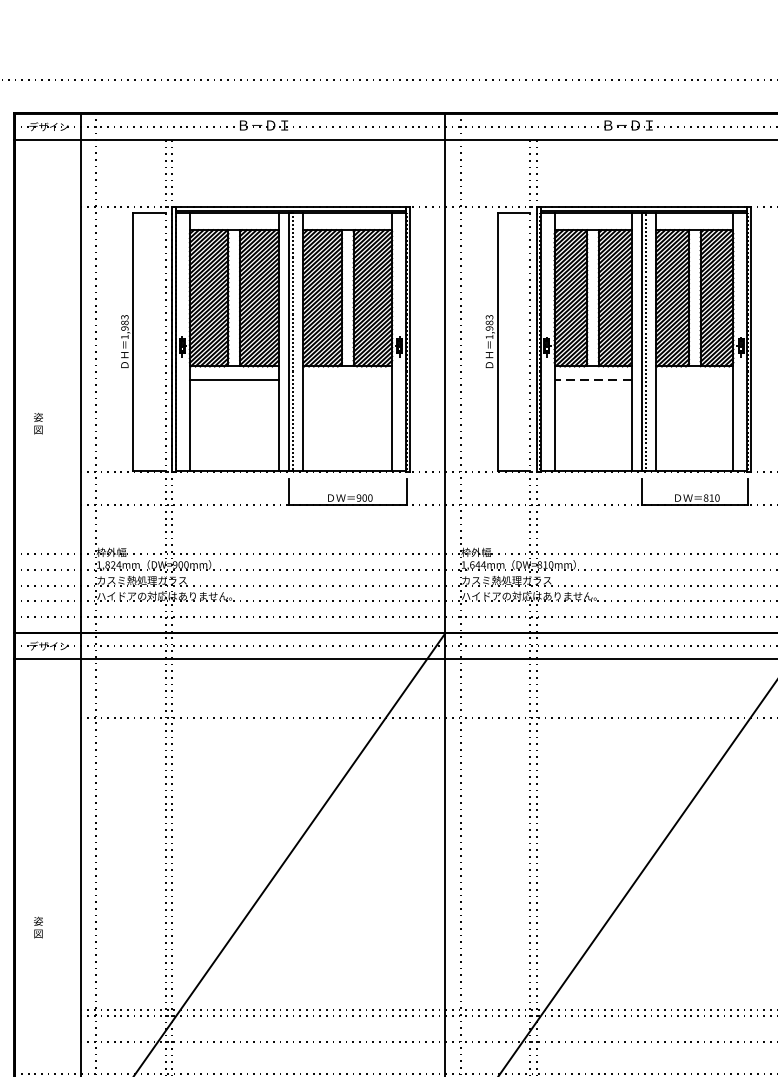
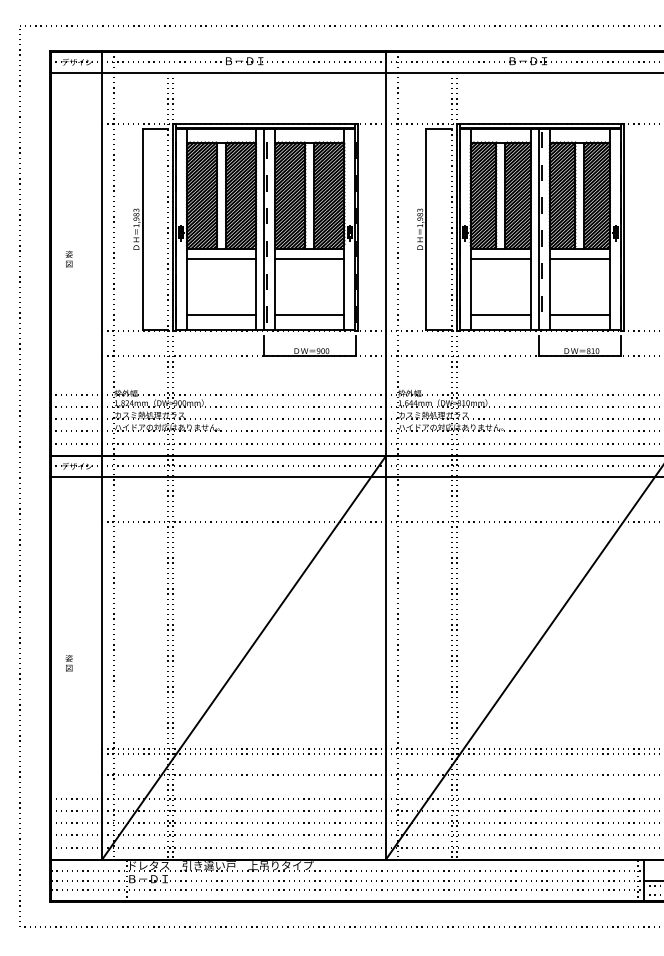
line: (347, 380) -> (309, 259), added
line: (592, 380) -> (500, 259), dashed -> solid
line: (694, 380) -> (579, 259), added
text: (37, 422) -> (68, 258), moved
line: (234, 452) -> (221, 315), added
line: (347, 452) -> (309, 315), added
line: (592, 452) -> (500, 315), added
line: (694, 452) -> (579, 315), added
text: (37, 927) -> (68, 663), moved

